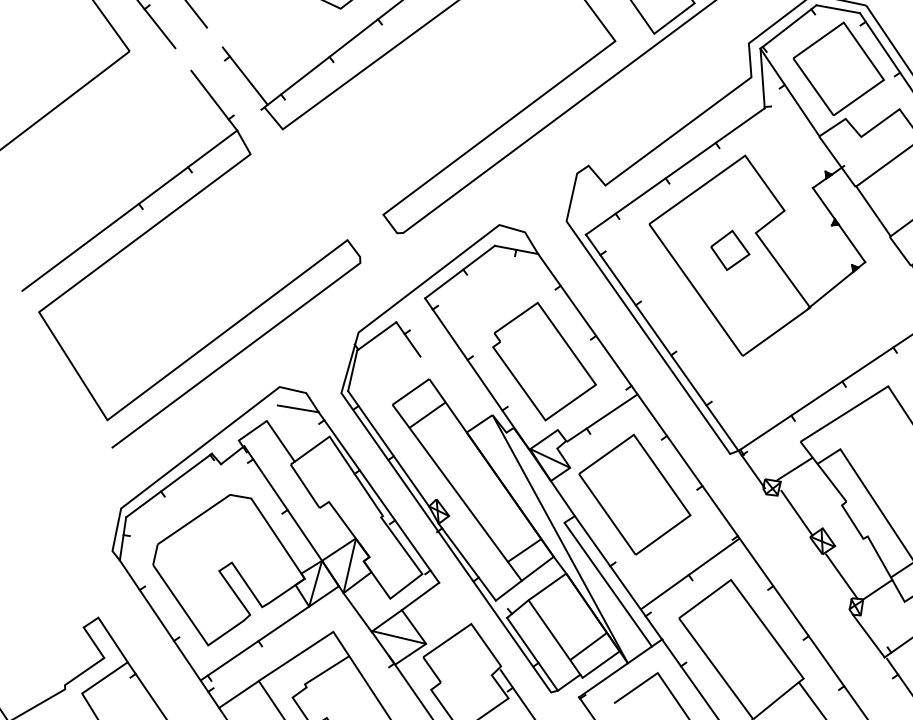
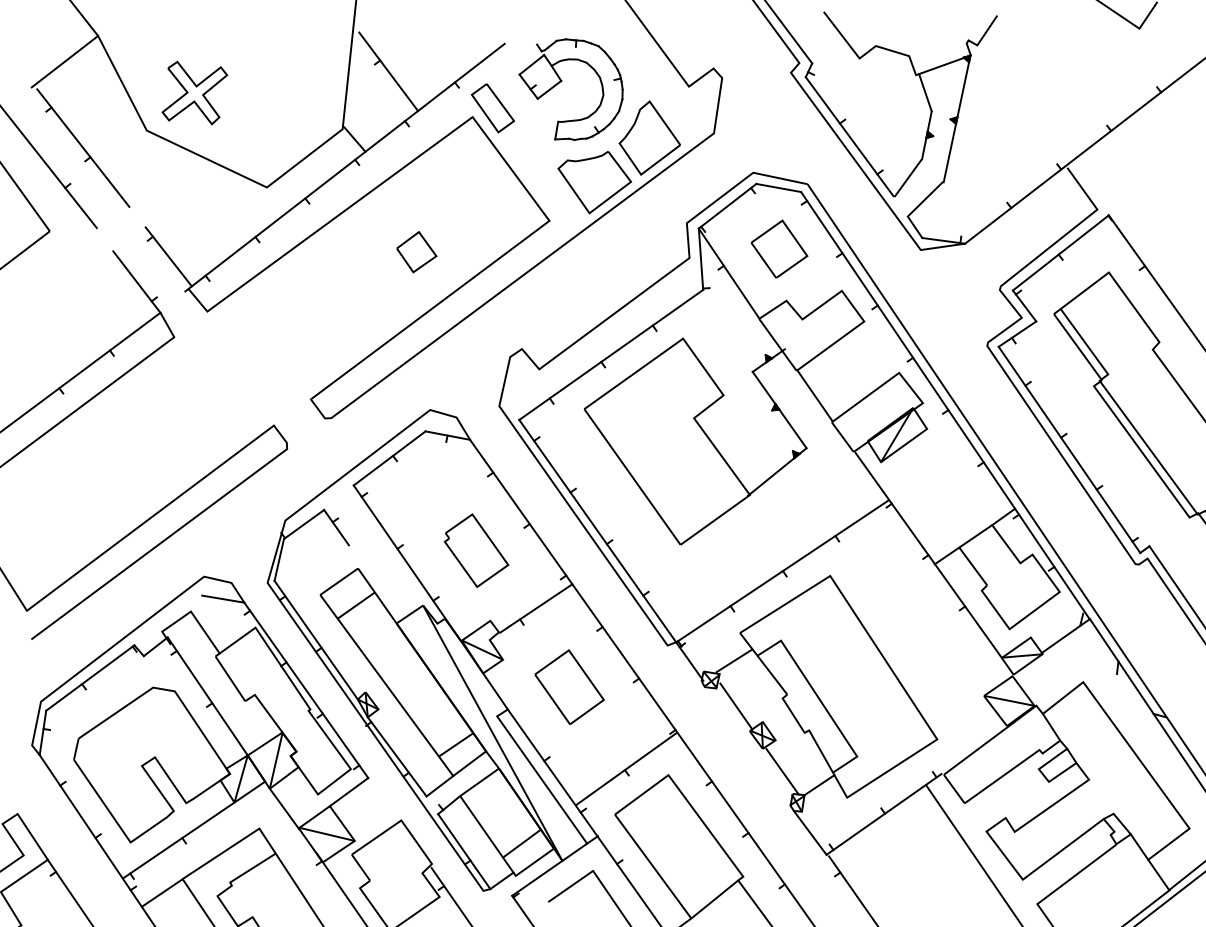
part: (838, 68) -> (779, 248), size x0.6
line: (721, 259) -> (407, 261), moved
part: (544, 361) -> (476, 550), size x0.6
part: (634, 493) -> (569, 686), size x0.6

